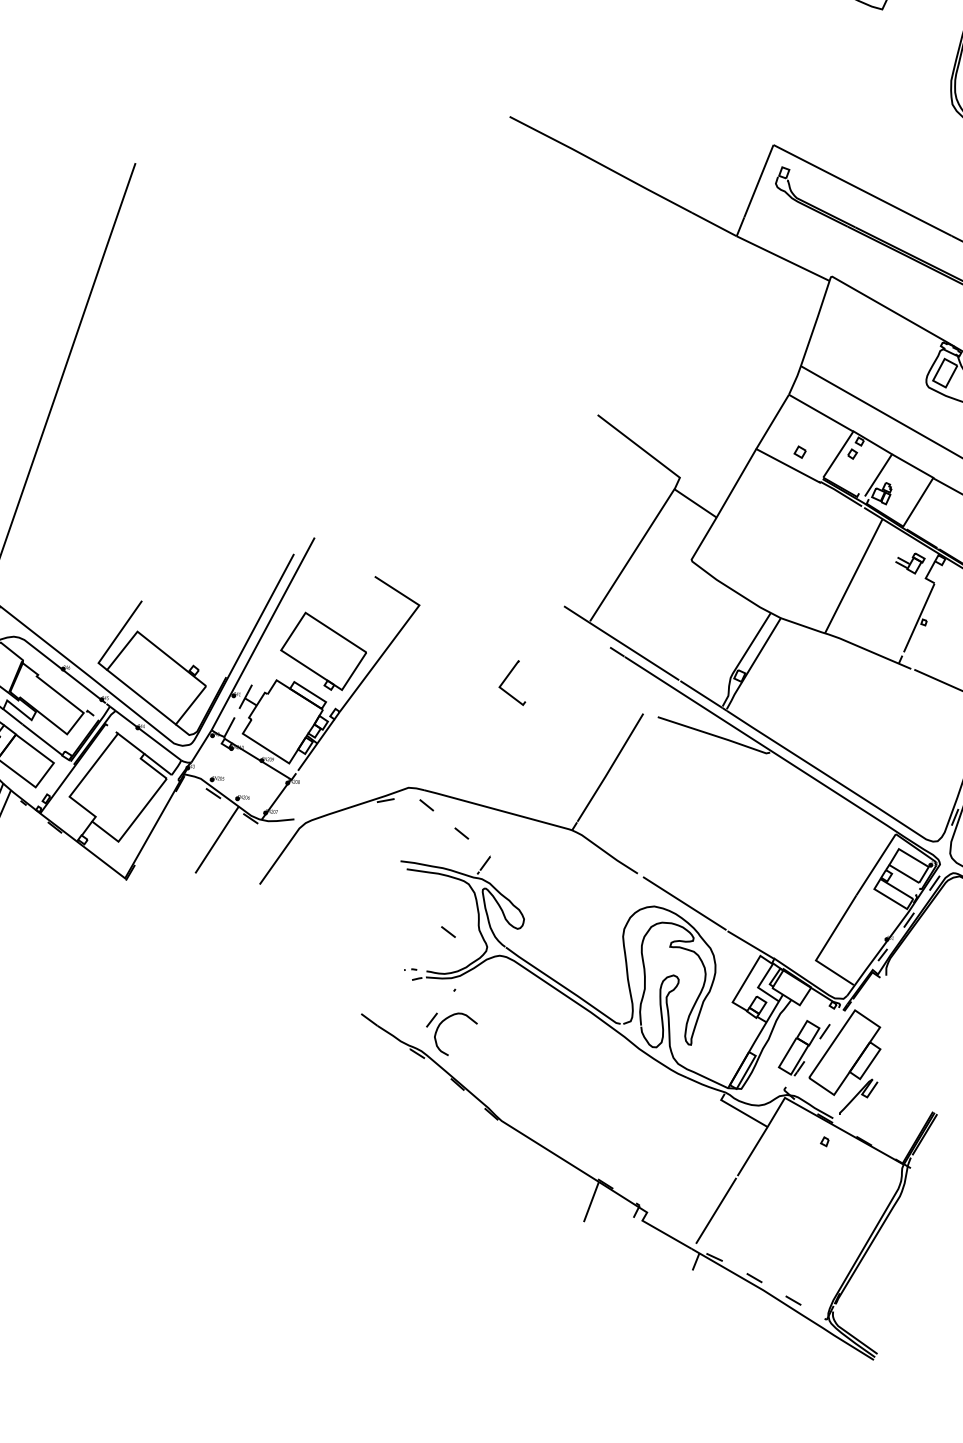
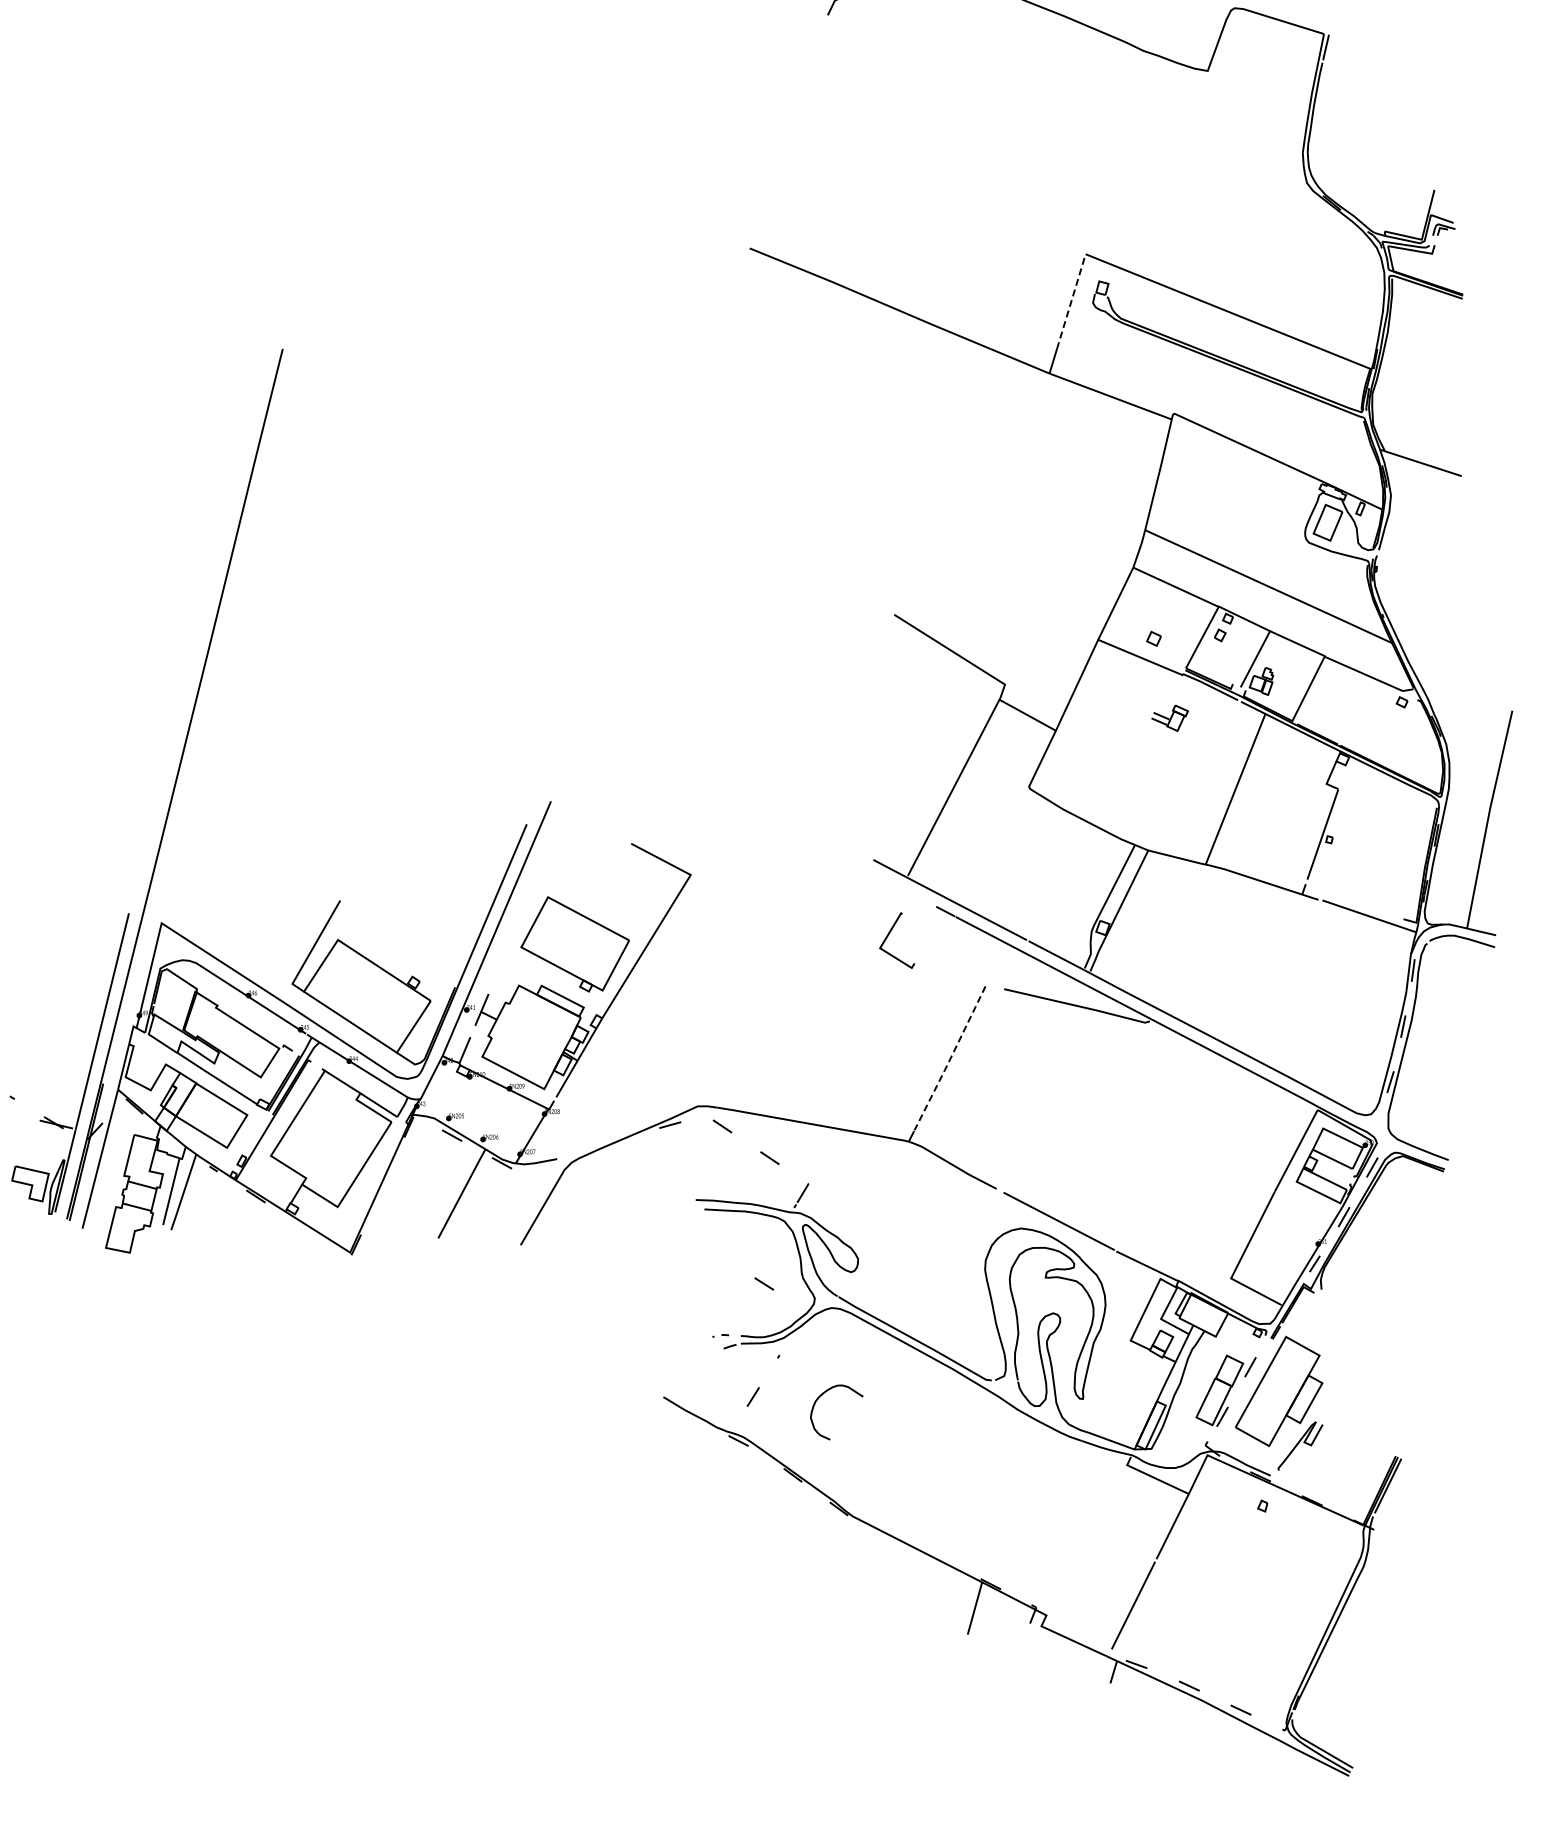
line: (759, 181) -> (1071, 301), solid -> dashed
part: (909, 563) -> (1169, 718), moved
line: (506, 678) -> (888, 936), moved
line: (610, 768) -> (950, 1059), solid -> dashed
curve: (444, 1020) -> (821, 1396), moved

